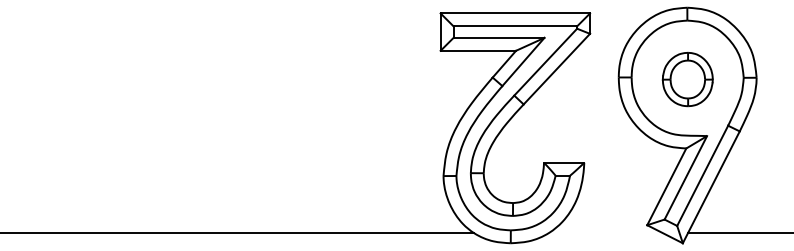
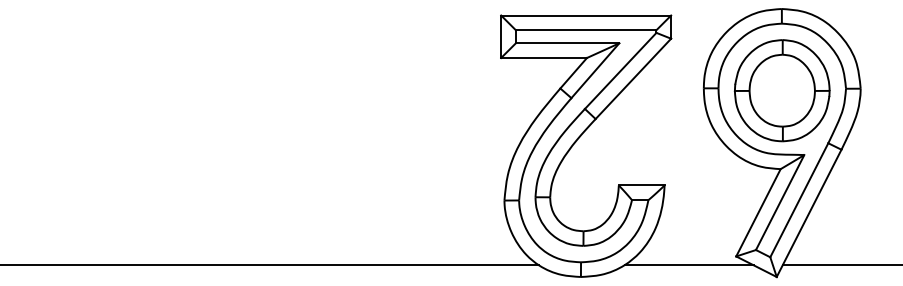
part: (687, 79) -> (782, 90), size x1.67
line: (605, 232) -> (688, 264), added

